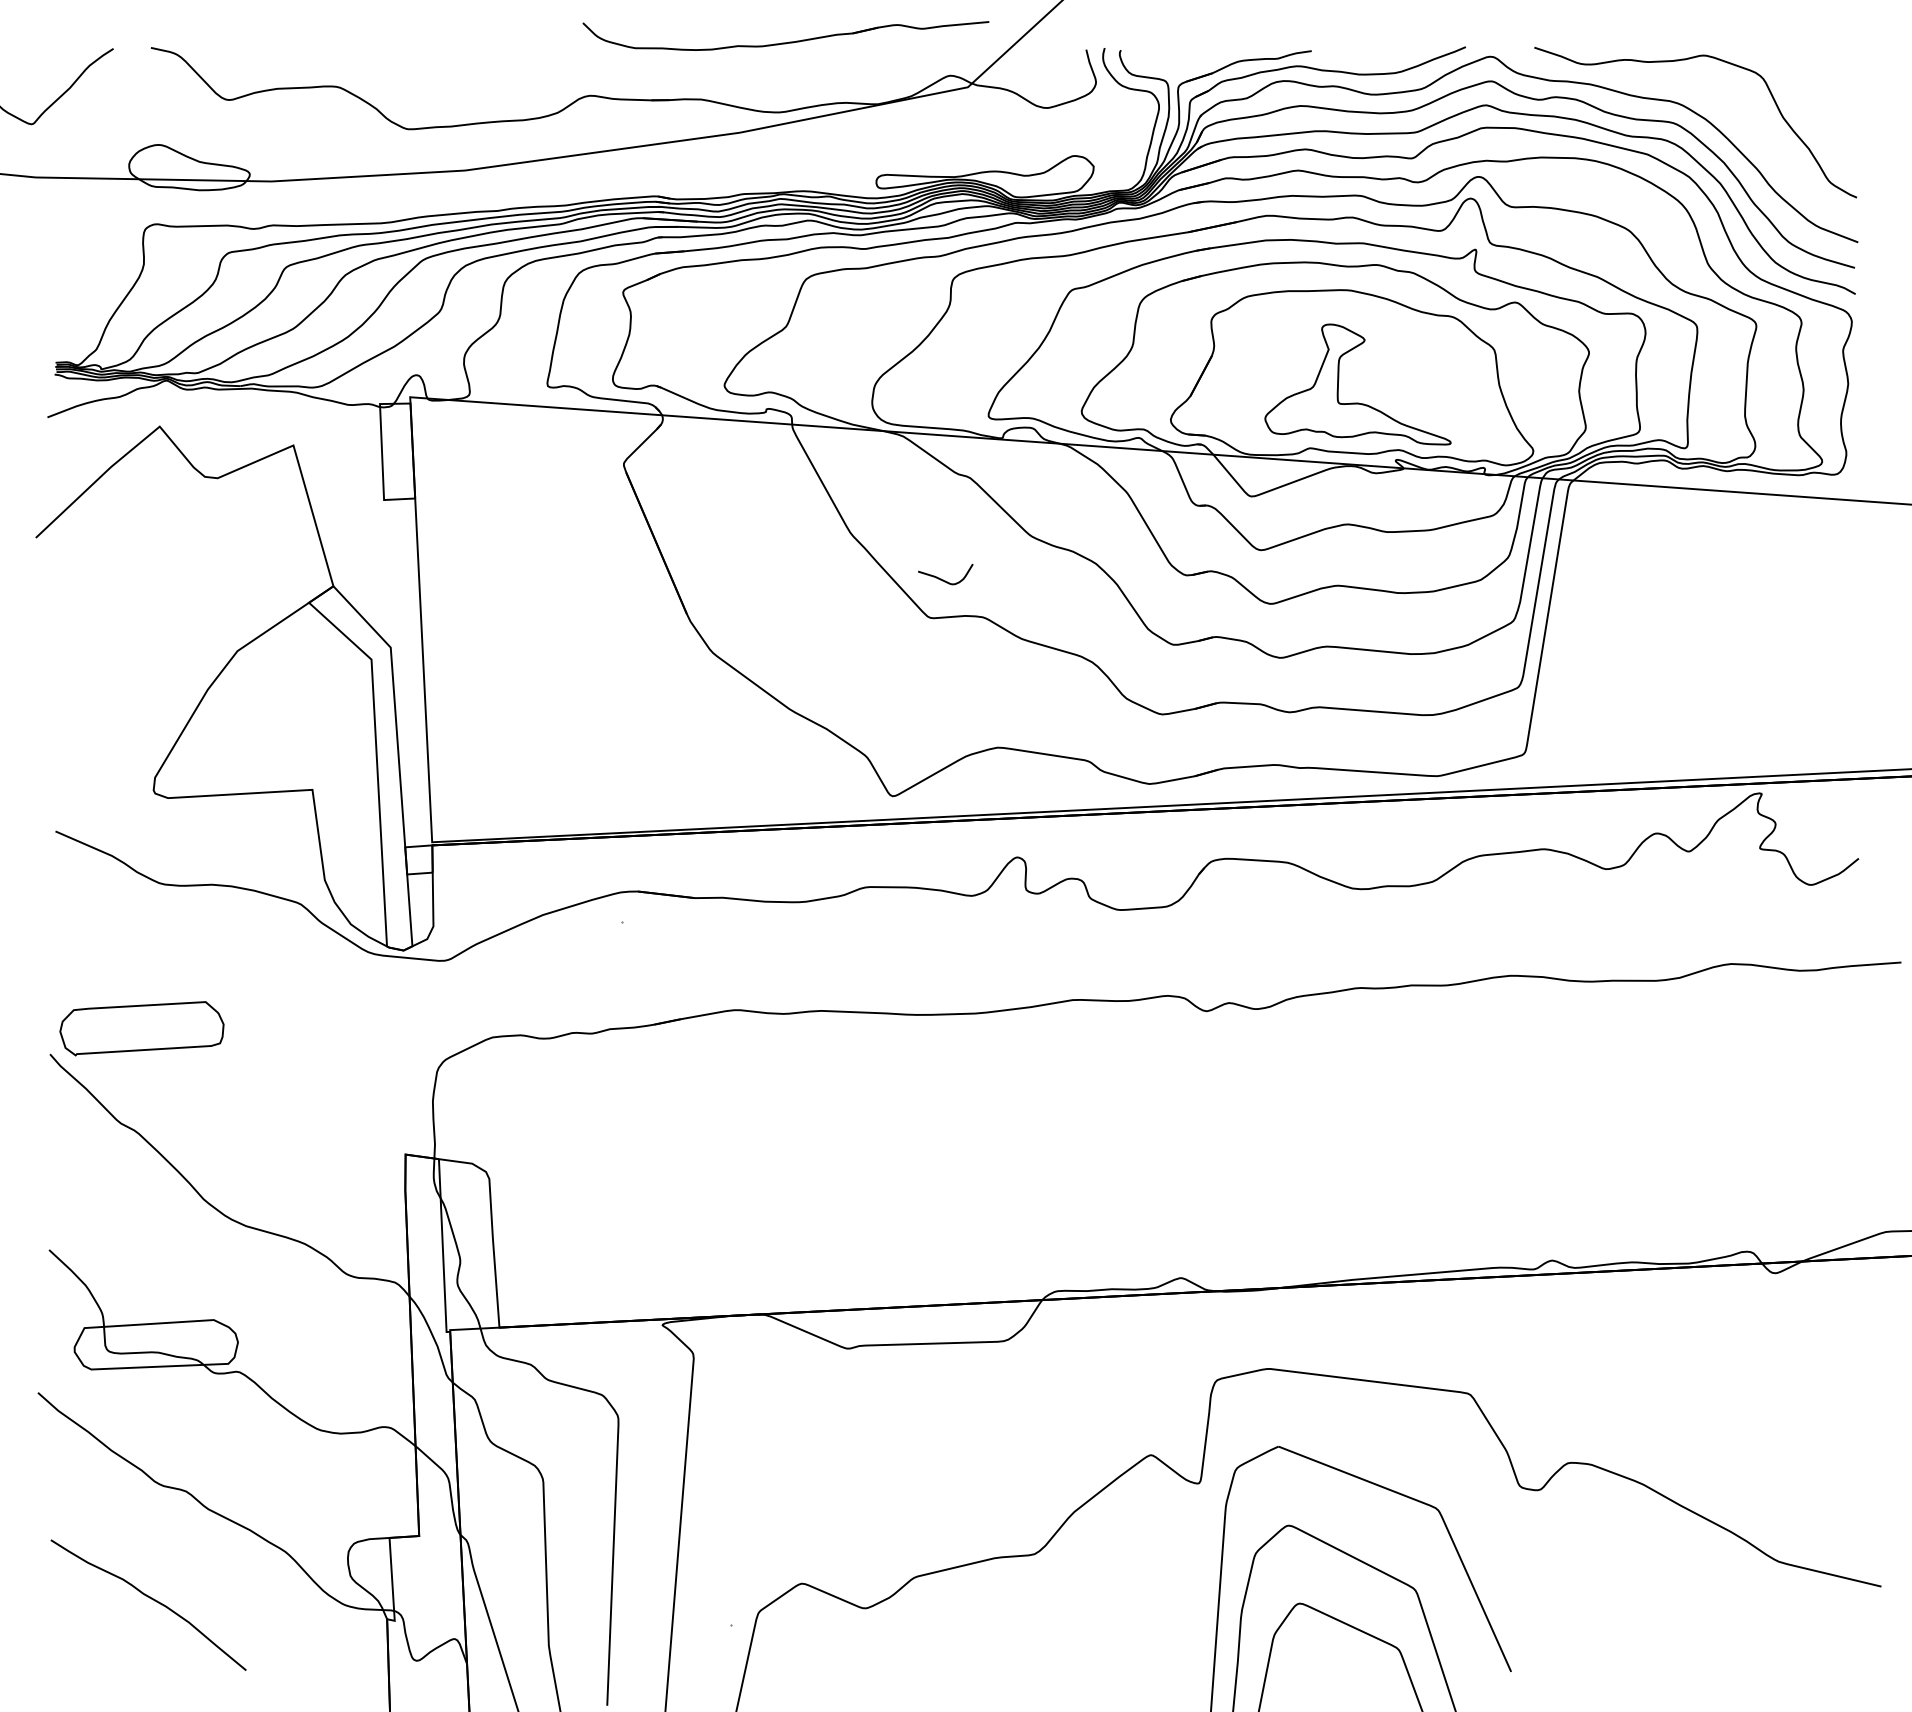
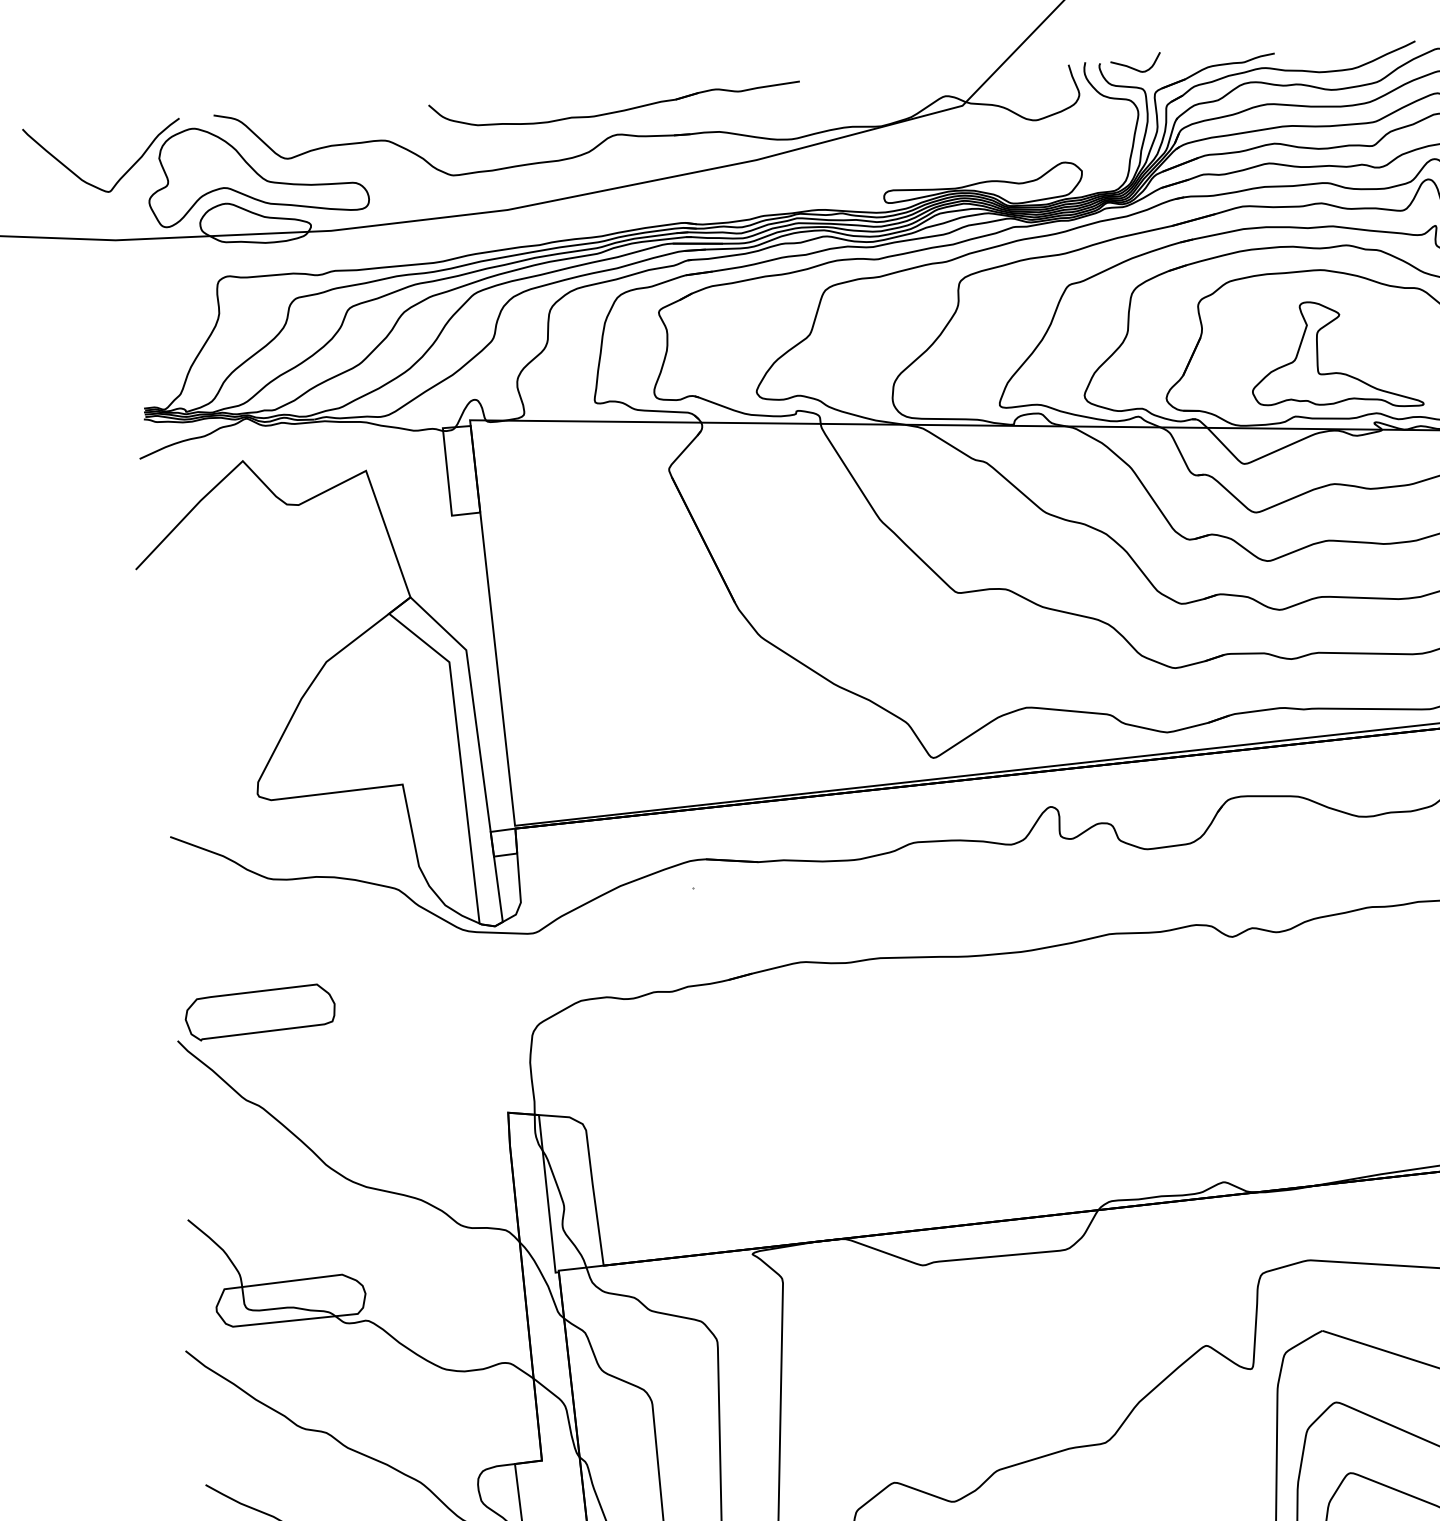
part: (785, 42) -> (614, 111), moved
part: (194, 113) -> (257, 172), added
curve: (943, 579) -> (1134, 67), moved

